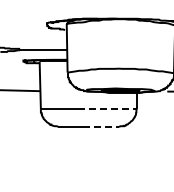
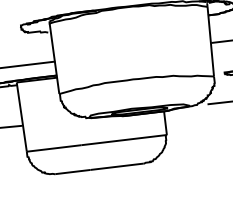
line: (108, 109) -> (125, 140), dashed -> solid
line: (101, 126) -> (117, 166), dashed -> solid

